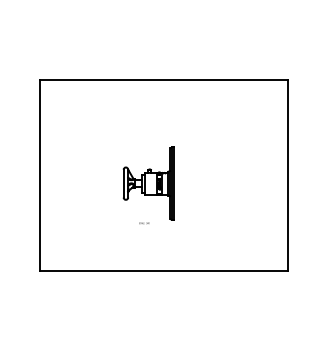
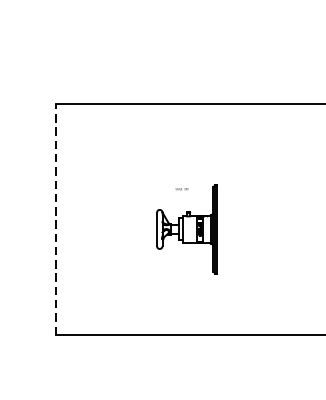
line: (40, 175) -> (56, 219), solid -> dashed
text: (144, 223) -> (182, 189), moved

